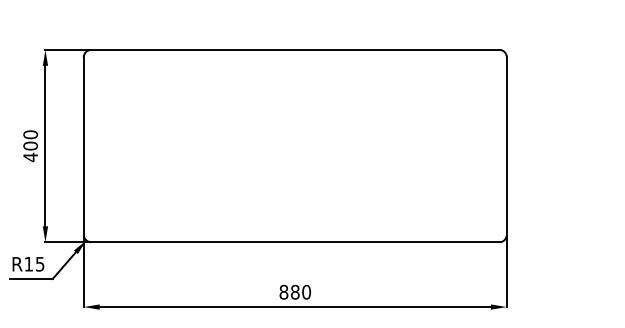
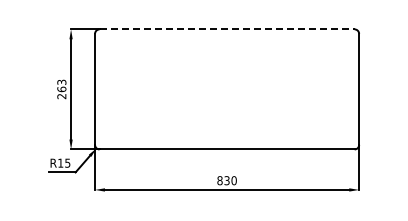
line: (295, 50) -> (227, 29), solid -> dashed
text: (30, 146) -> (61, 89), 400 -> 263
text: (294, 291) -> (226, 180), 880 -> 830

